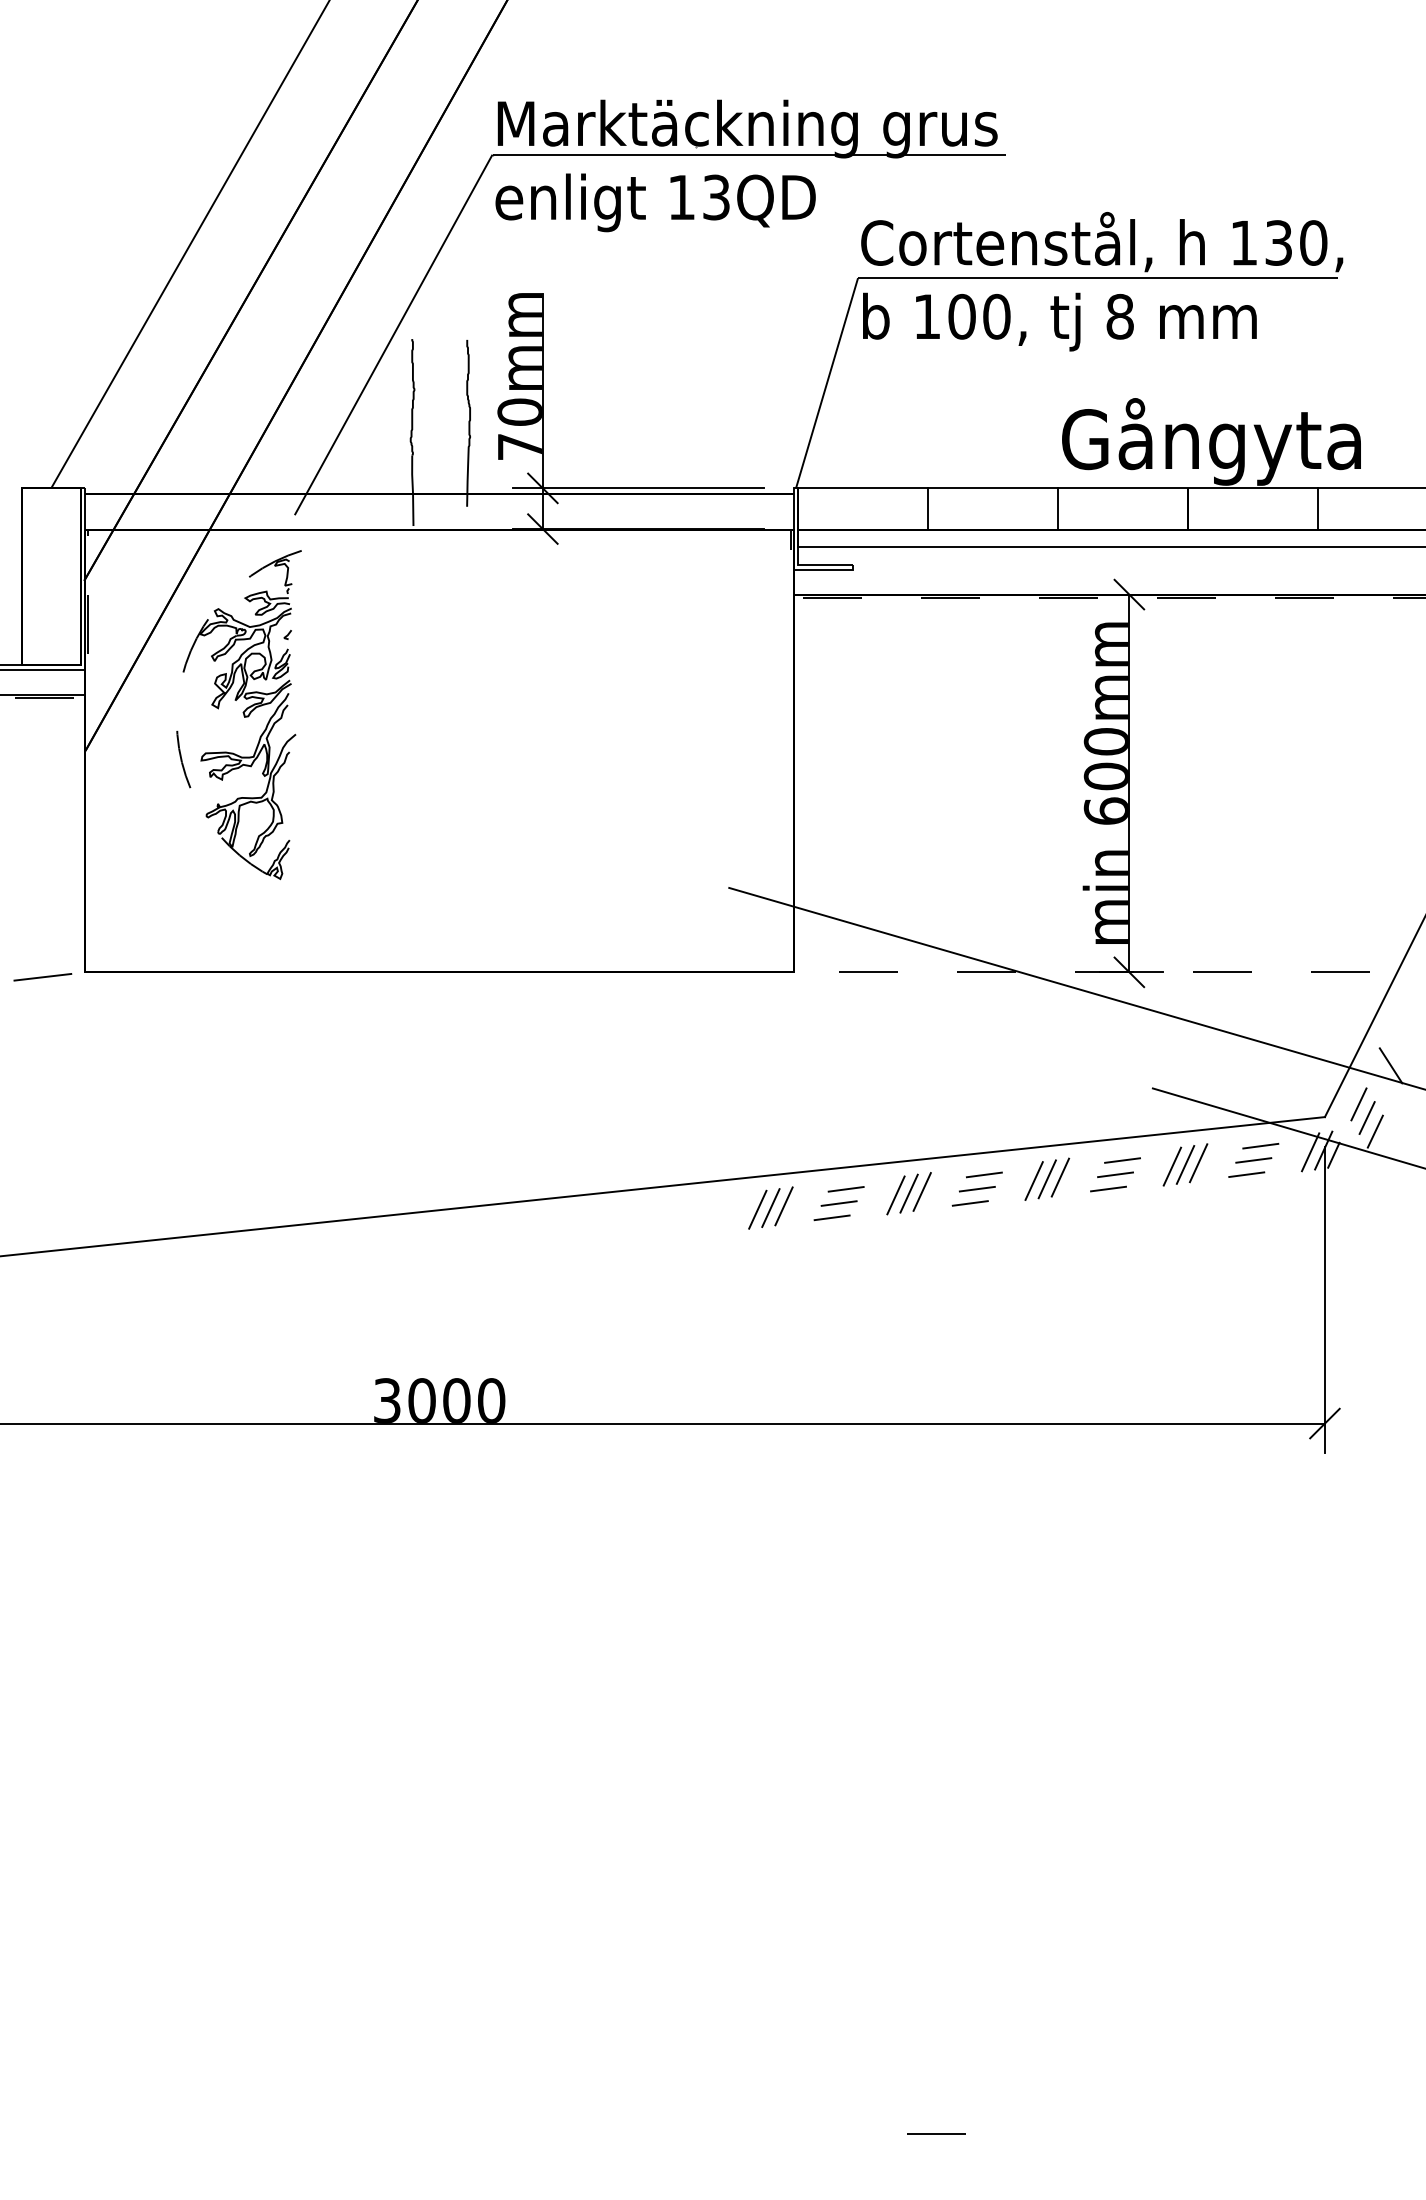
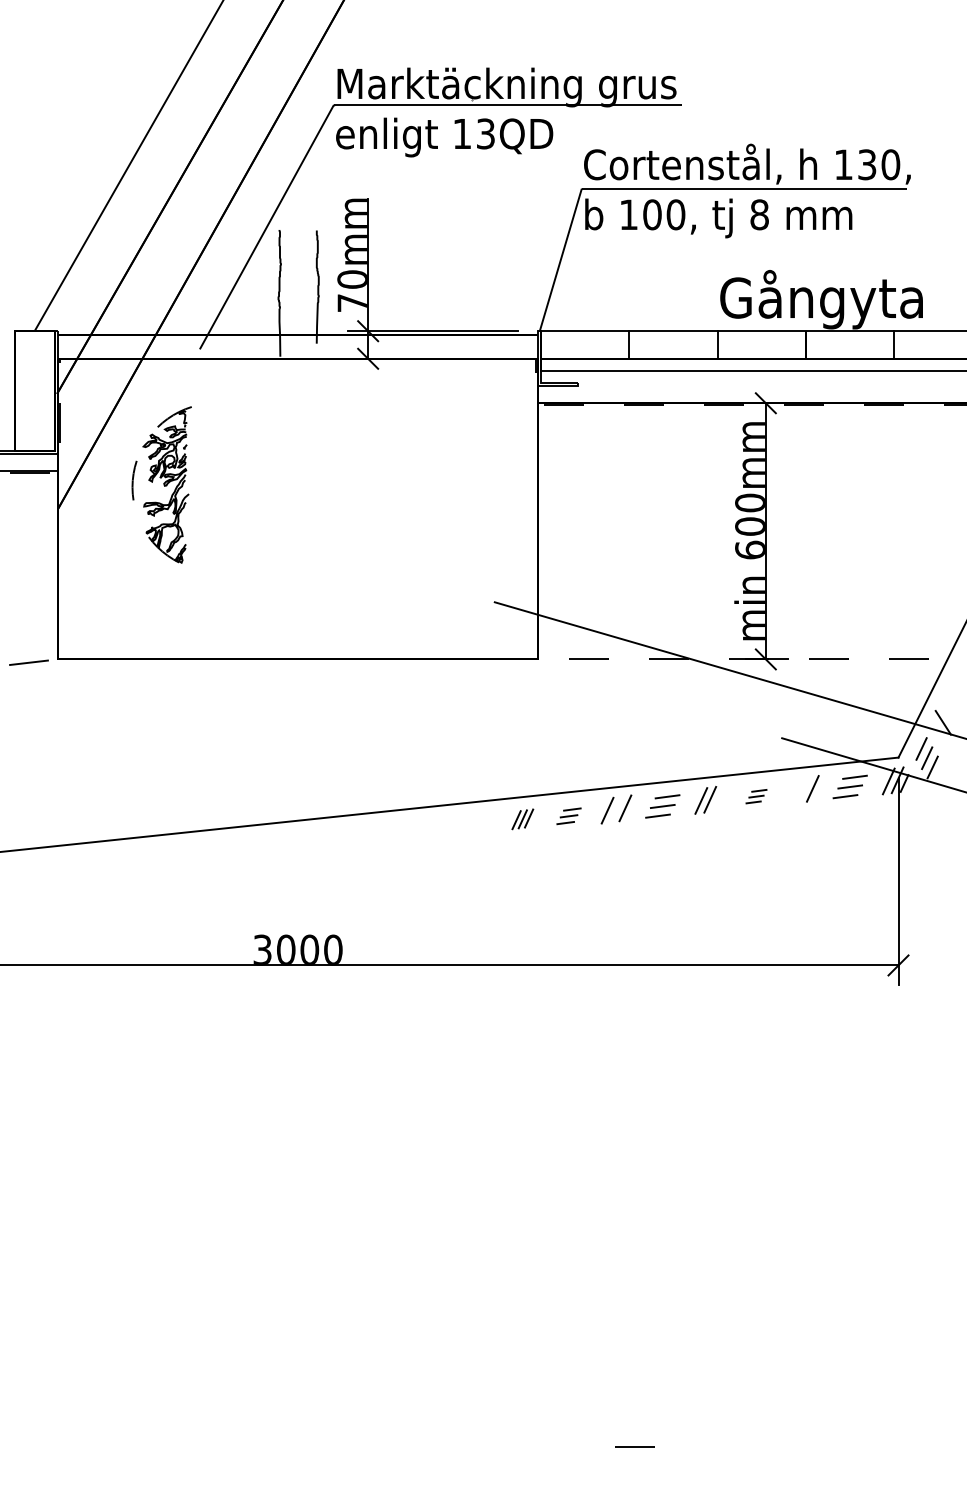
part: (238, 714) -> (161, 484), size x0.7
line: (1184, 1164) -> (803, 789), removed
line: (1171, 1167) -> (794, 791), removed
part: (1115, 1174) -> (756, 796), size x0.6
line: (1059, 1177) -> (718, 798), removed
line: (909, 1193) -> (616, 809), removed
part: (838, 1203) -> (568, 816), size x0.7
part: (770, 1208) -> (522, 819), size x0.7

